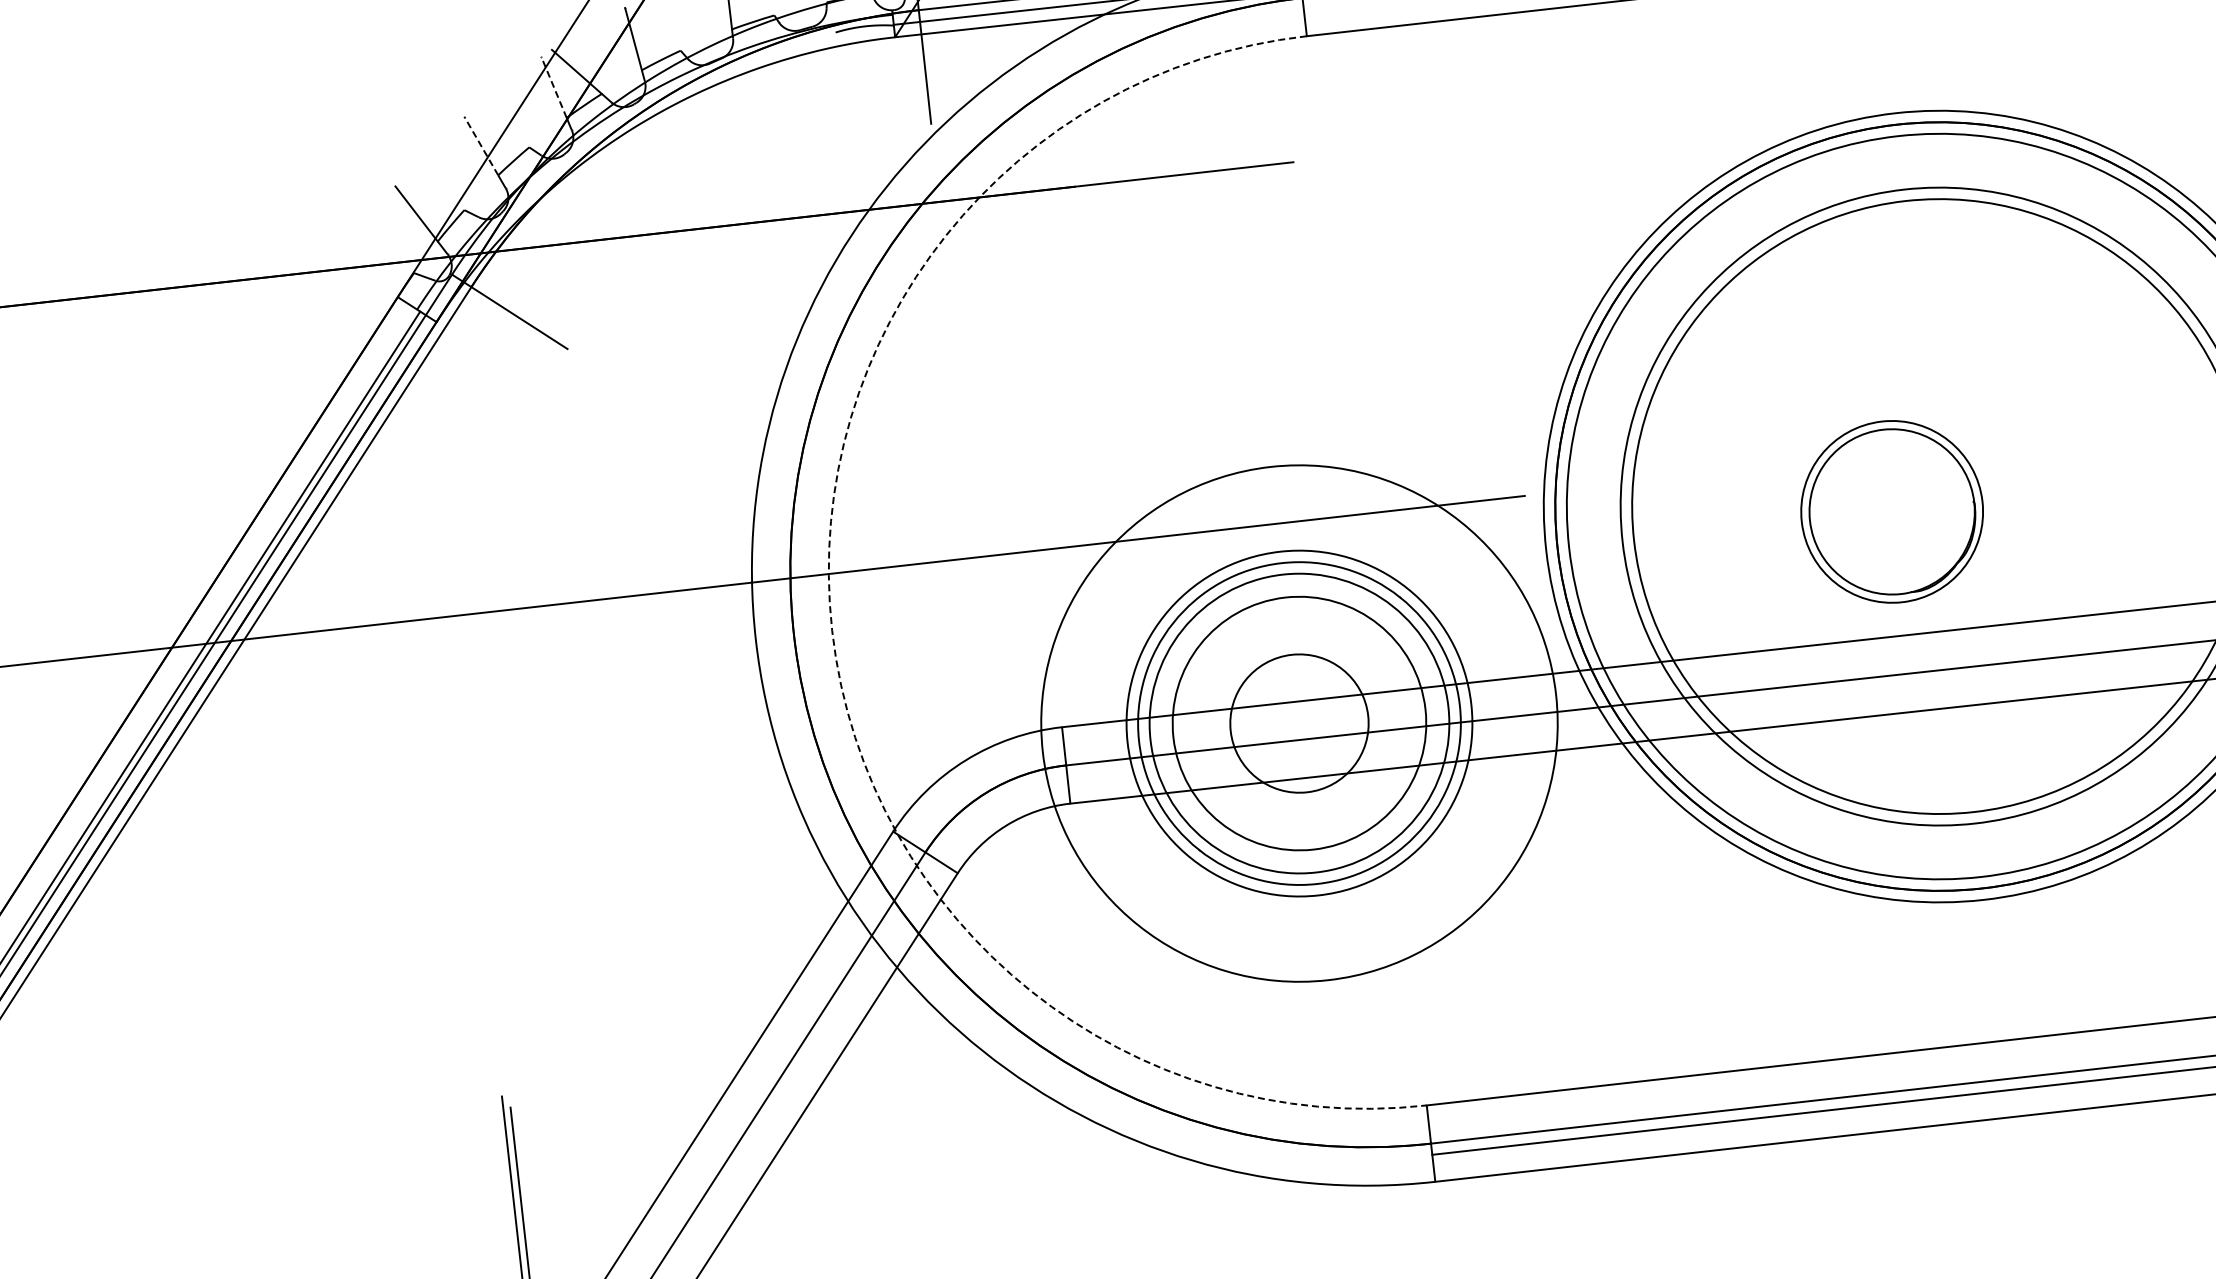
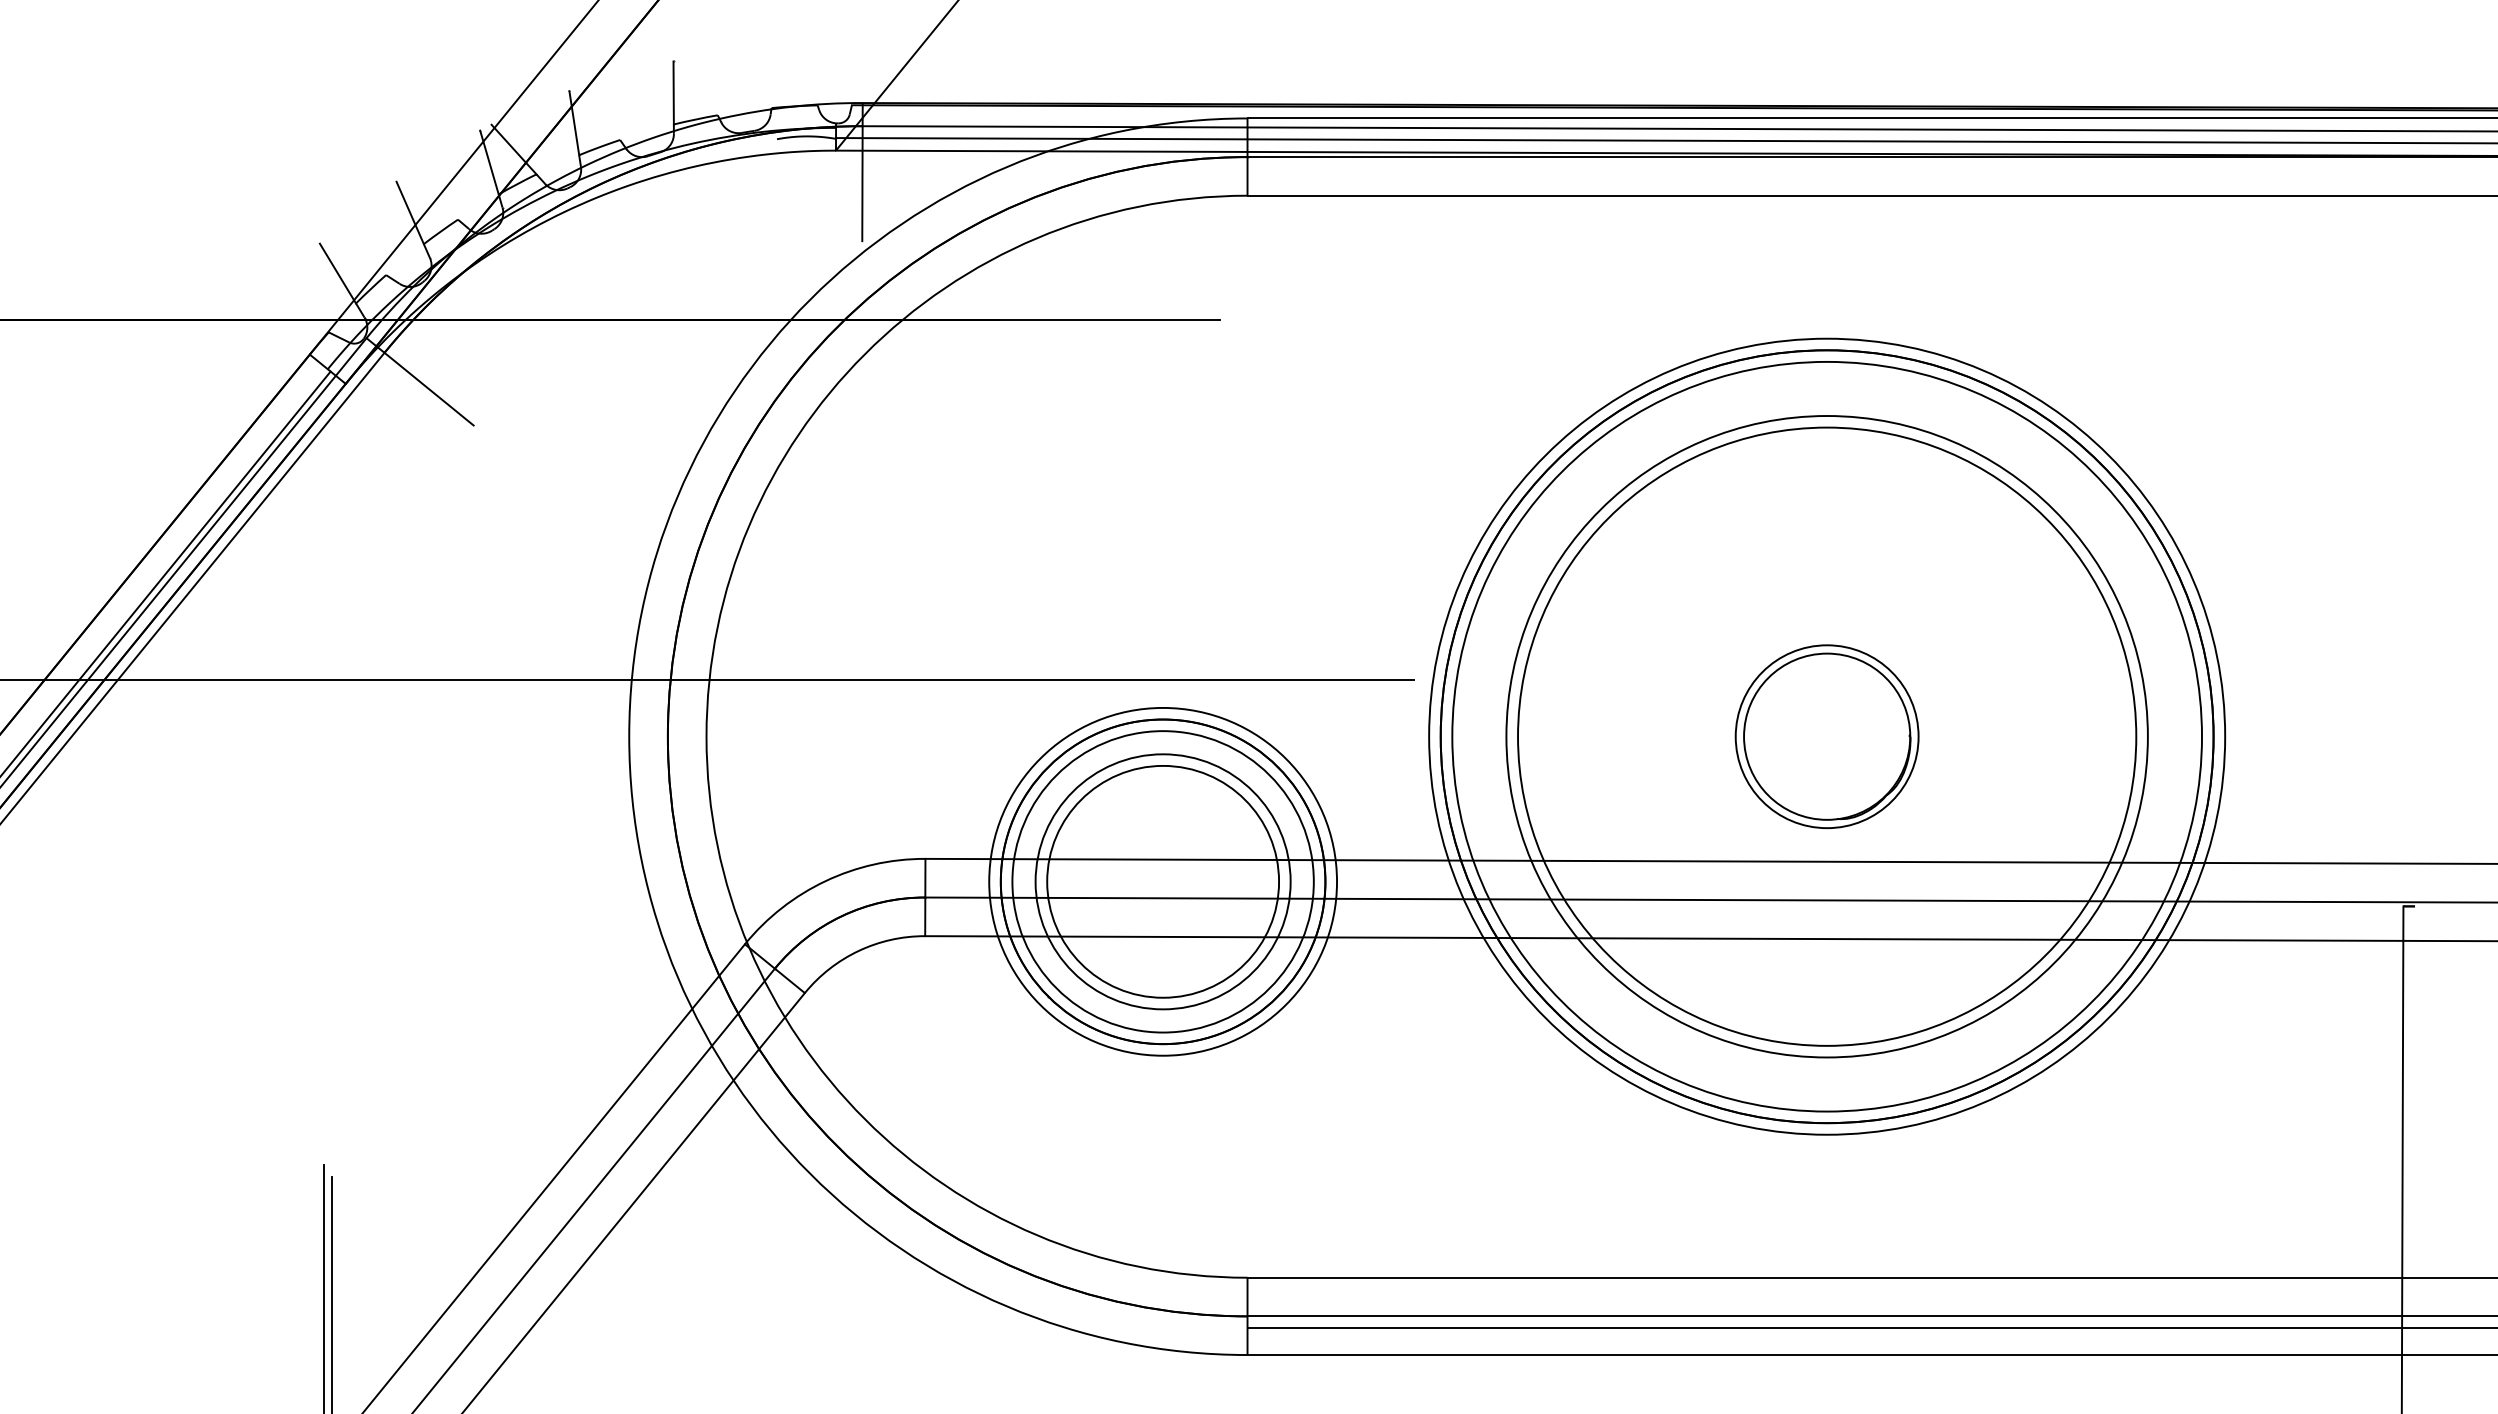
line: (554, 87) -> (489, 162), dashed -> solid
line: (481, 145) -> (410, 212), dashed -> solid
part: (1891, 511) -> (1826, 736), moved
arc: (832, 630) -> (706, 736), dashed -> solid
circle: (1298, 723) -> (1162, 881), size x0.62
circle: (1299, 723) -> (1163, 881), size x1.67

